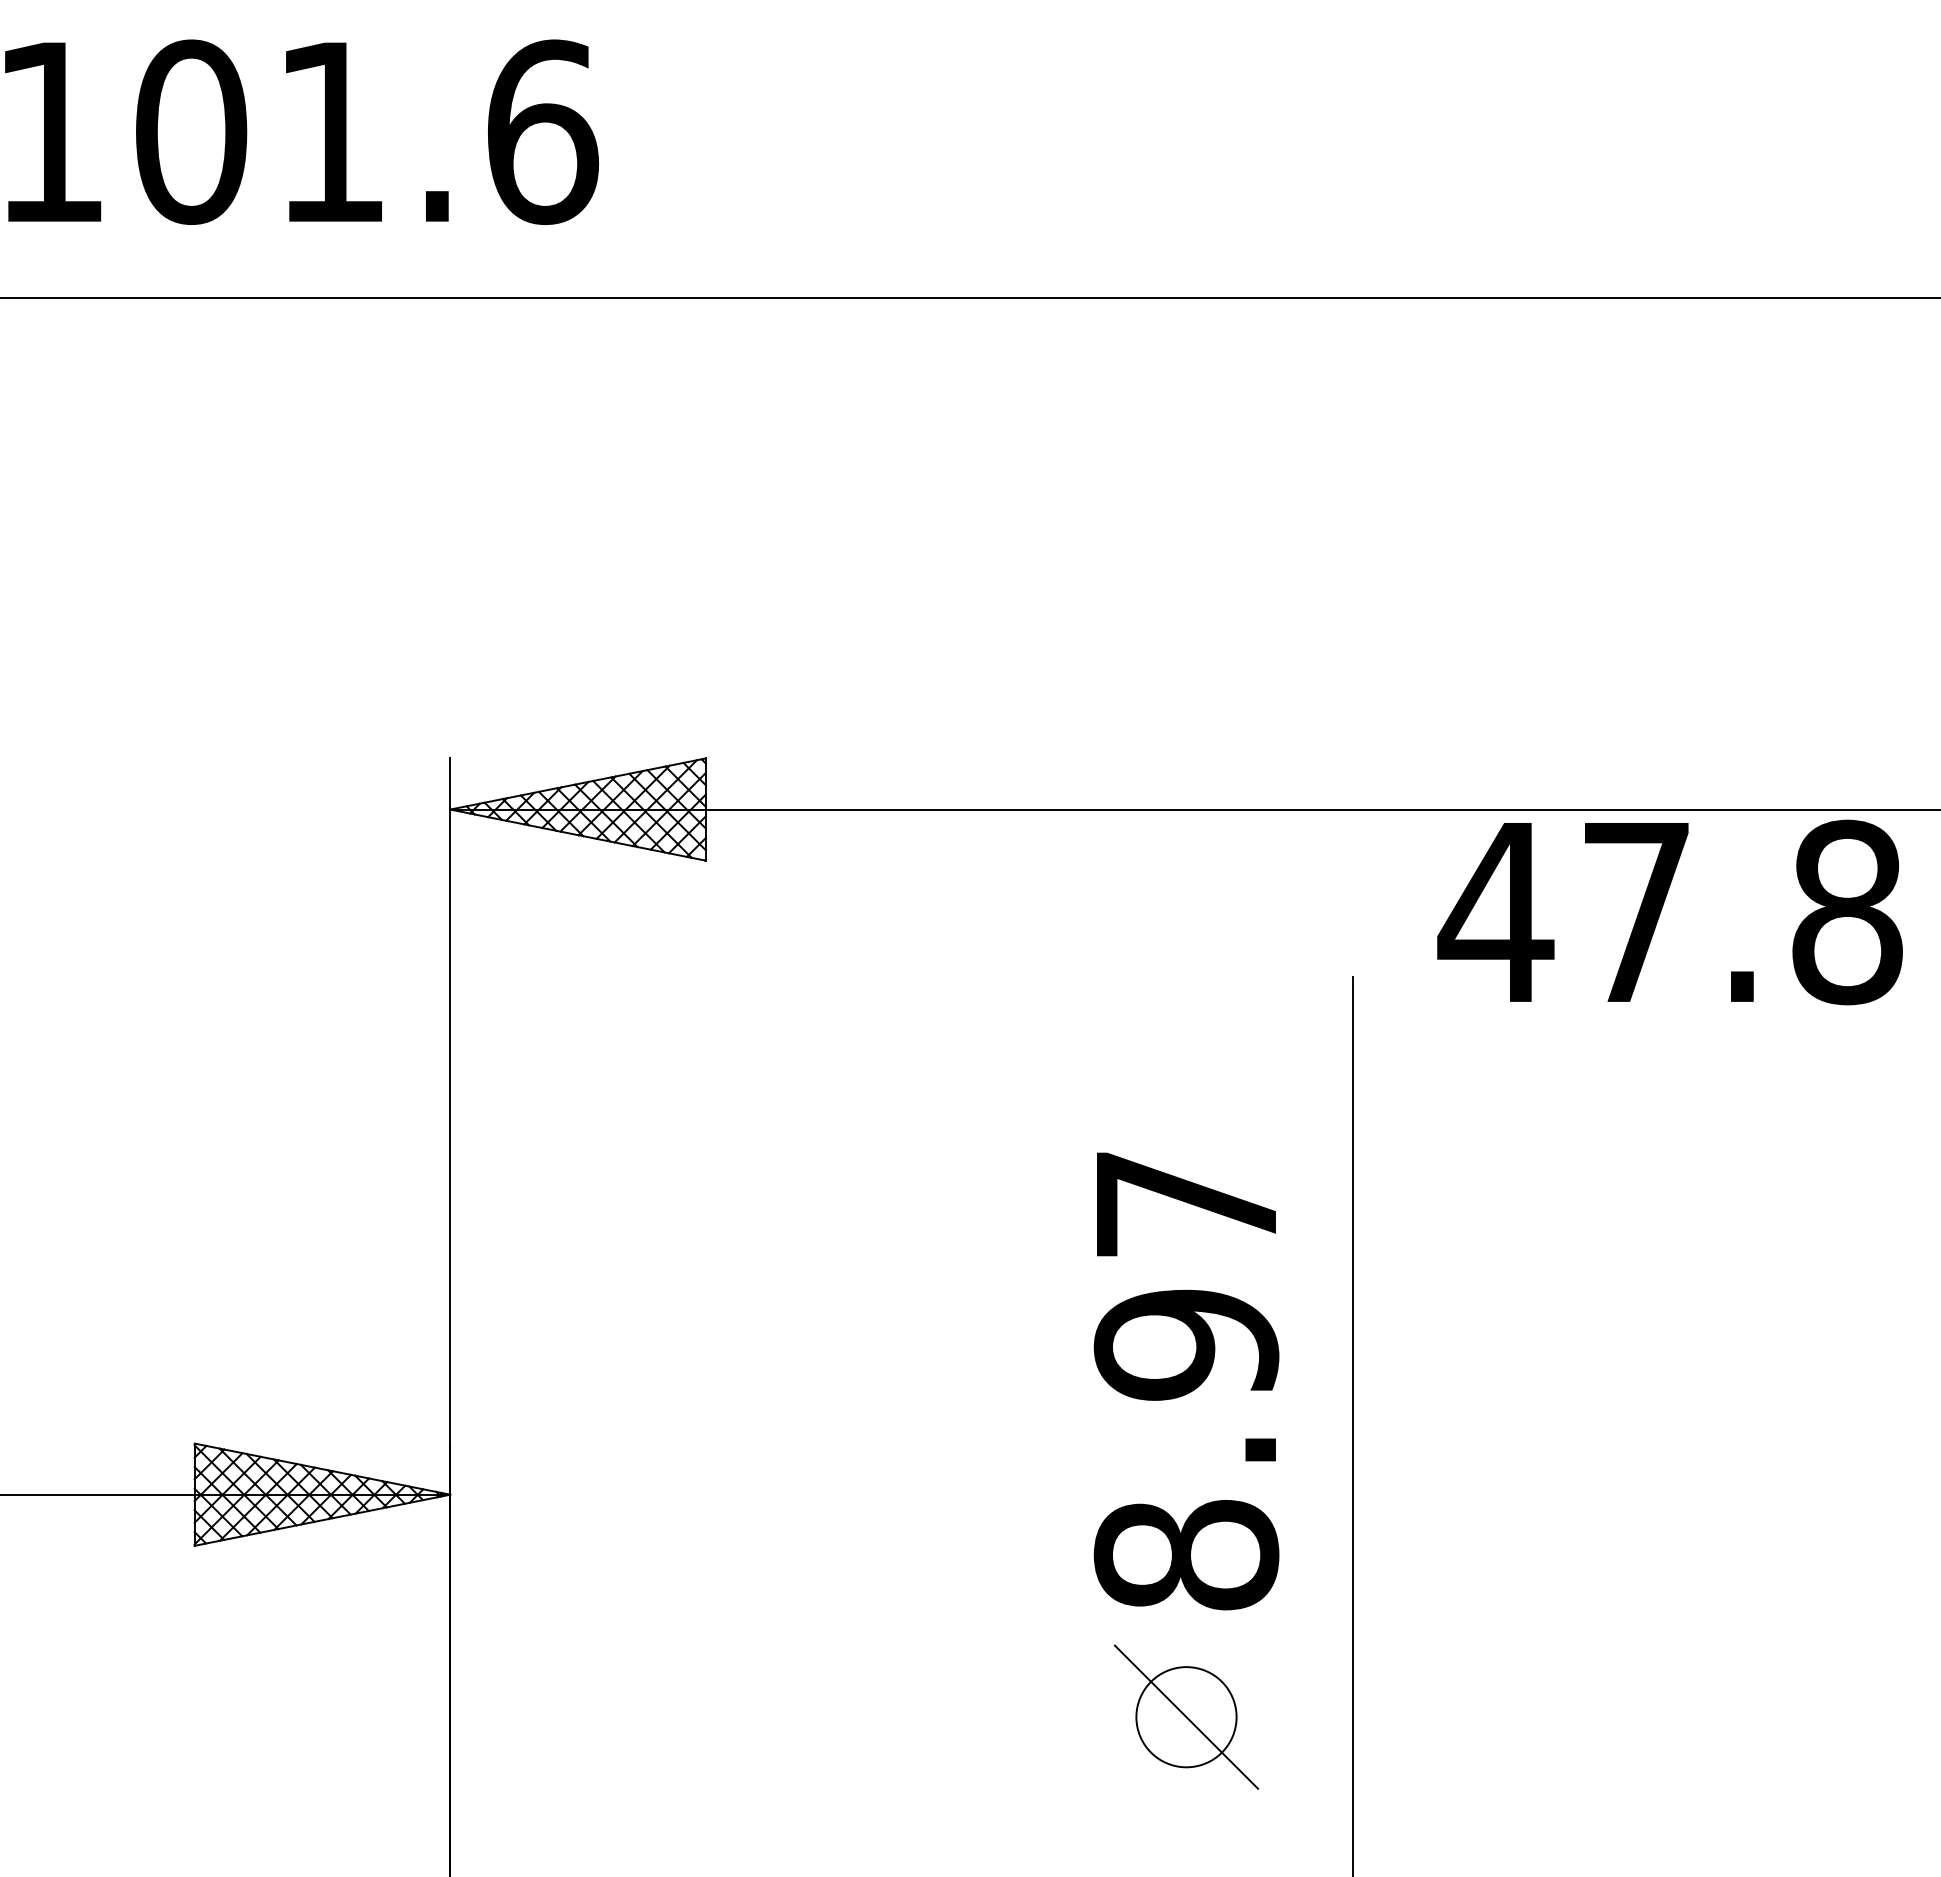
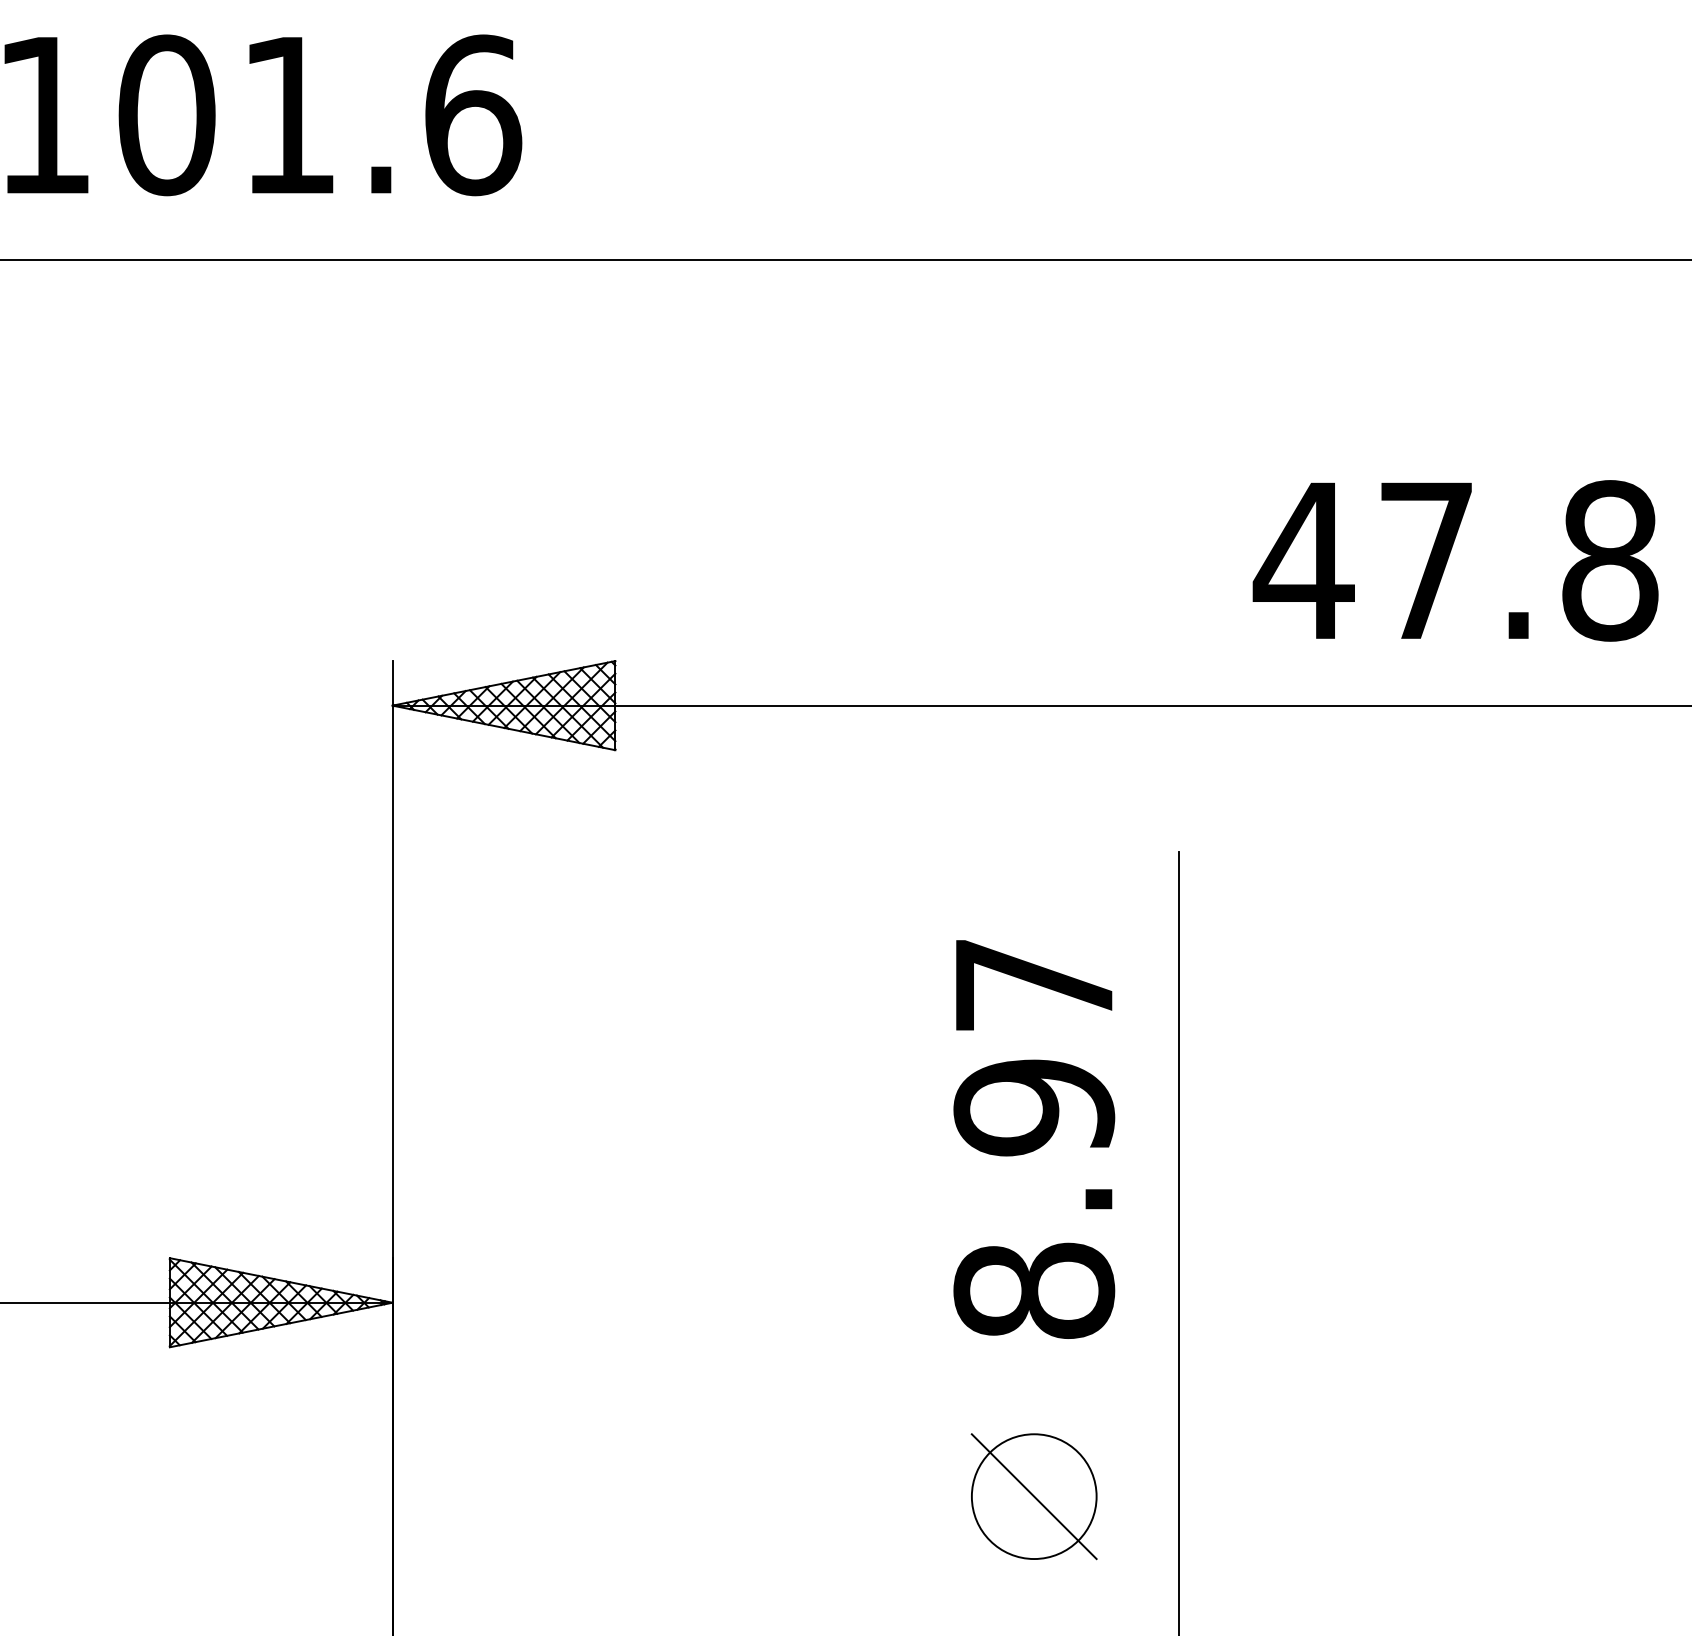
text: (1669, 912) -> (1455, 560), moved
text: (1186, 1381) -> (1034, 1139), moved
circle: (1186, 1716) -> (1034, 1496), size x1.43

